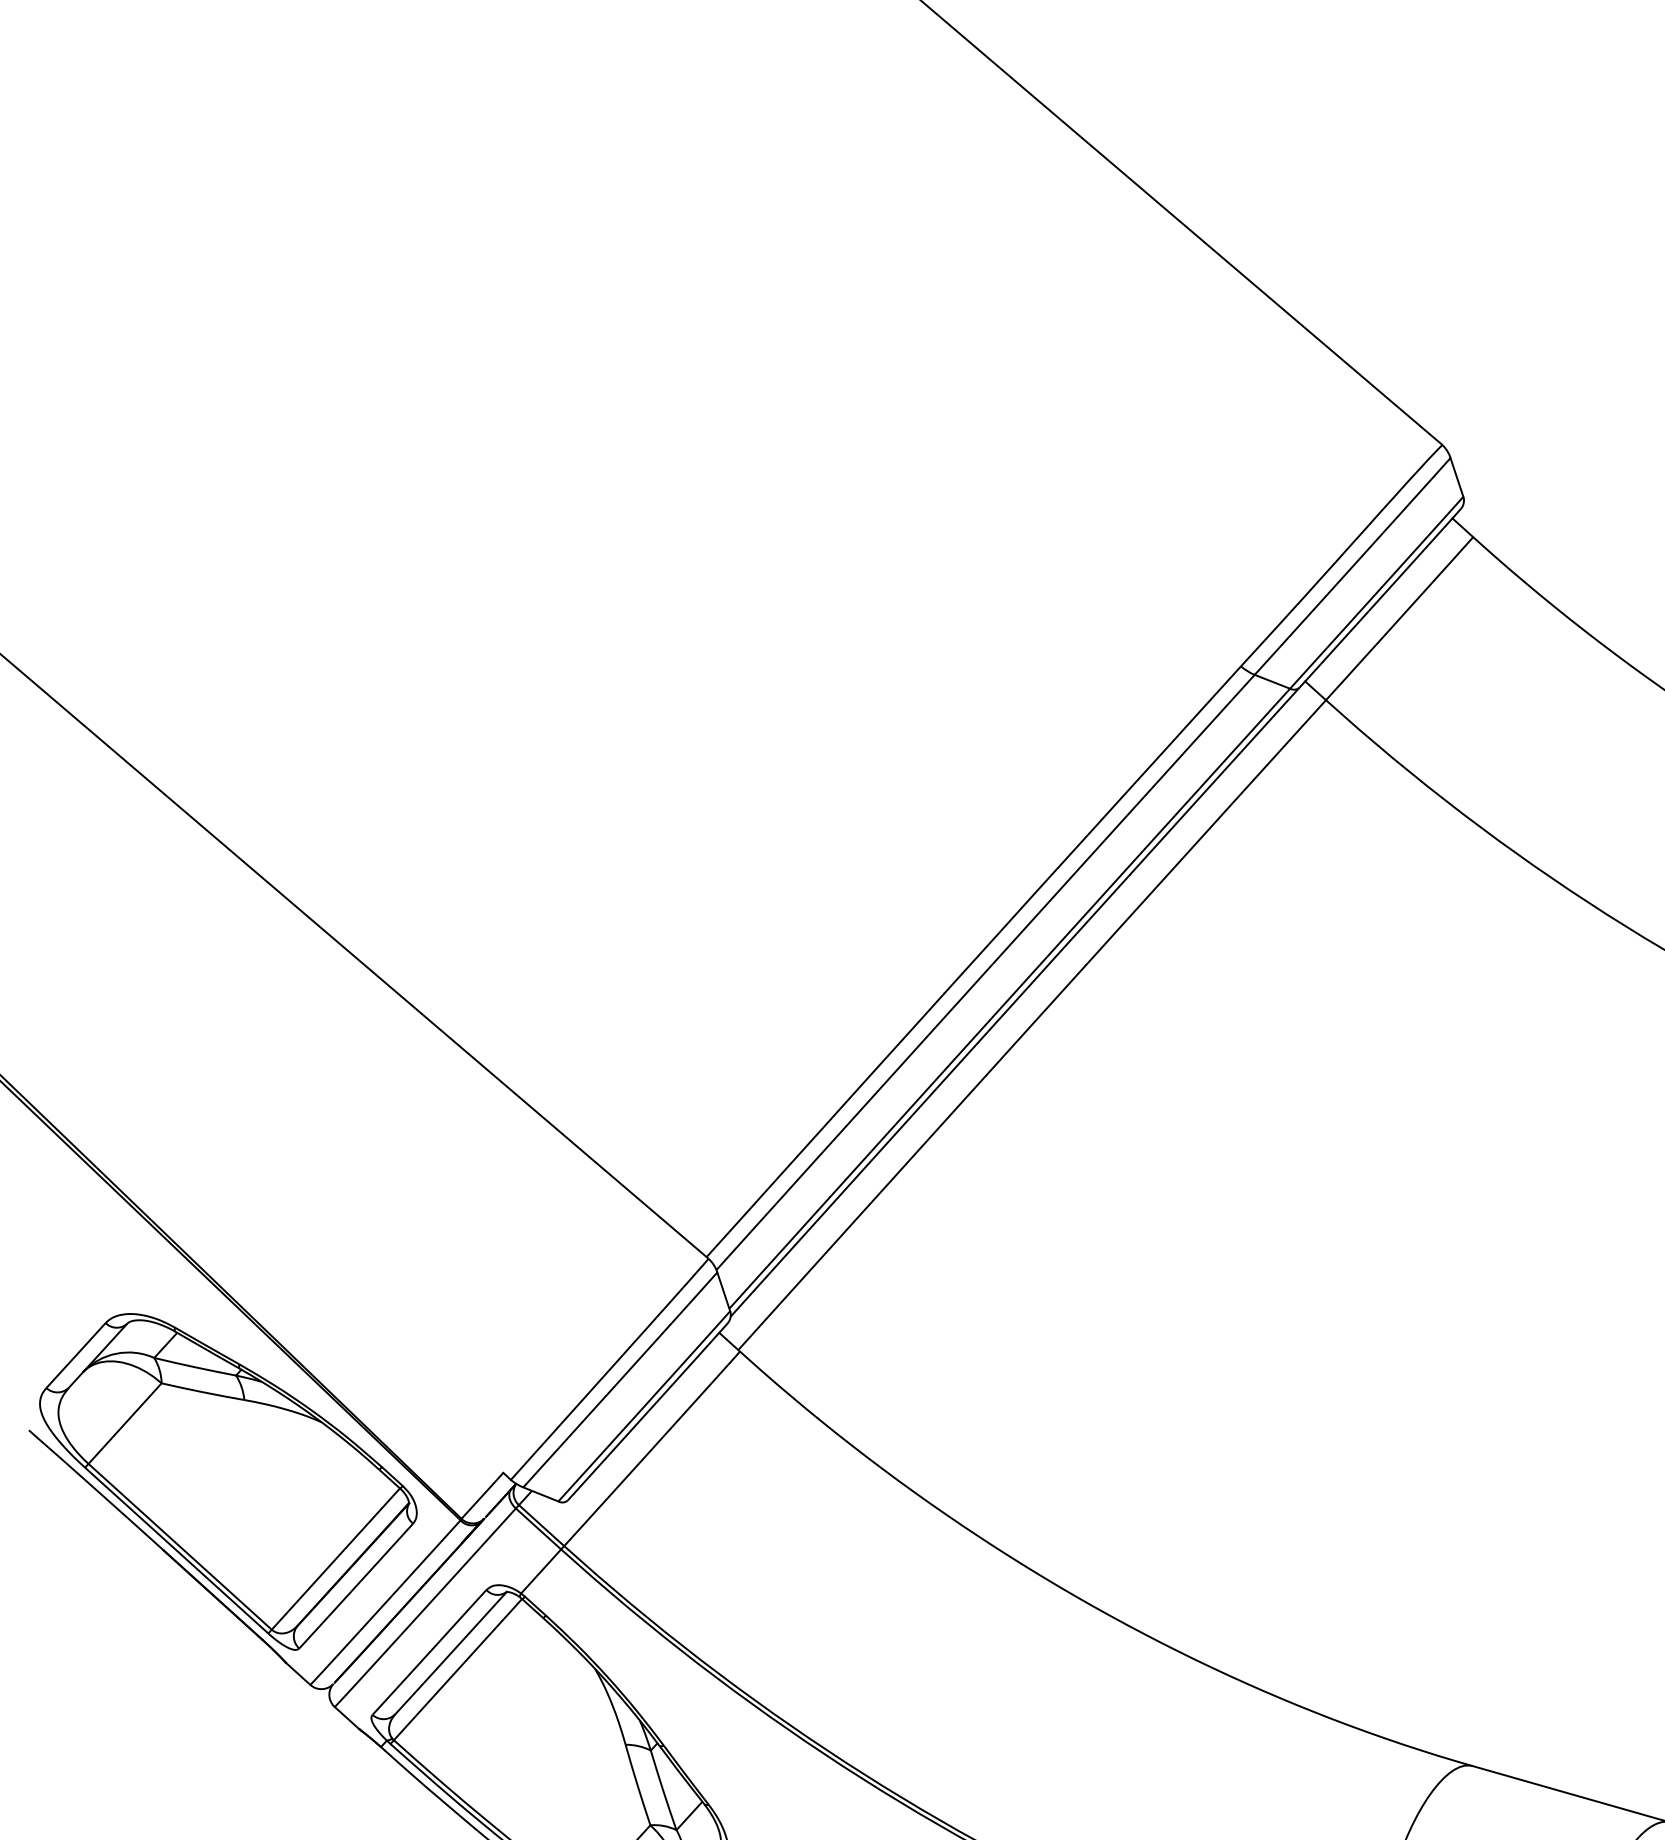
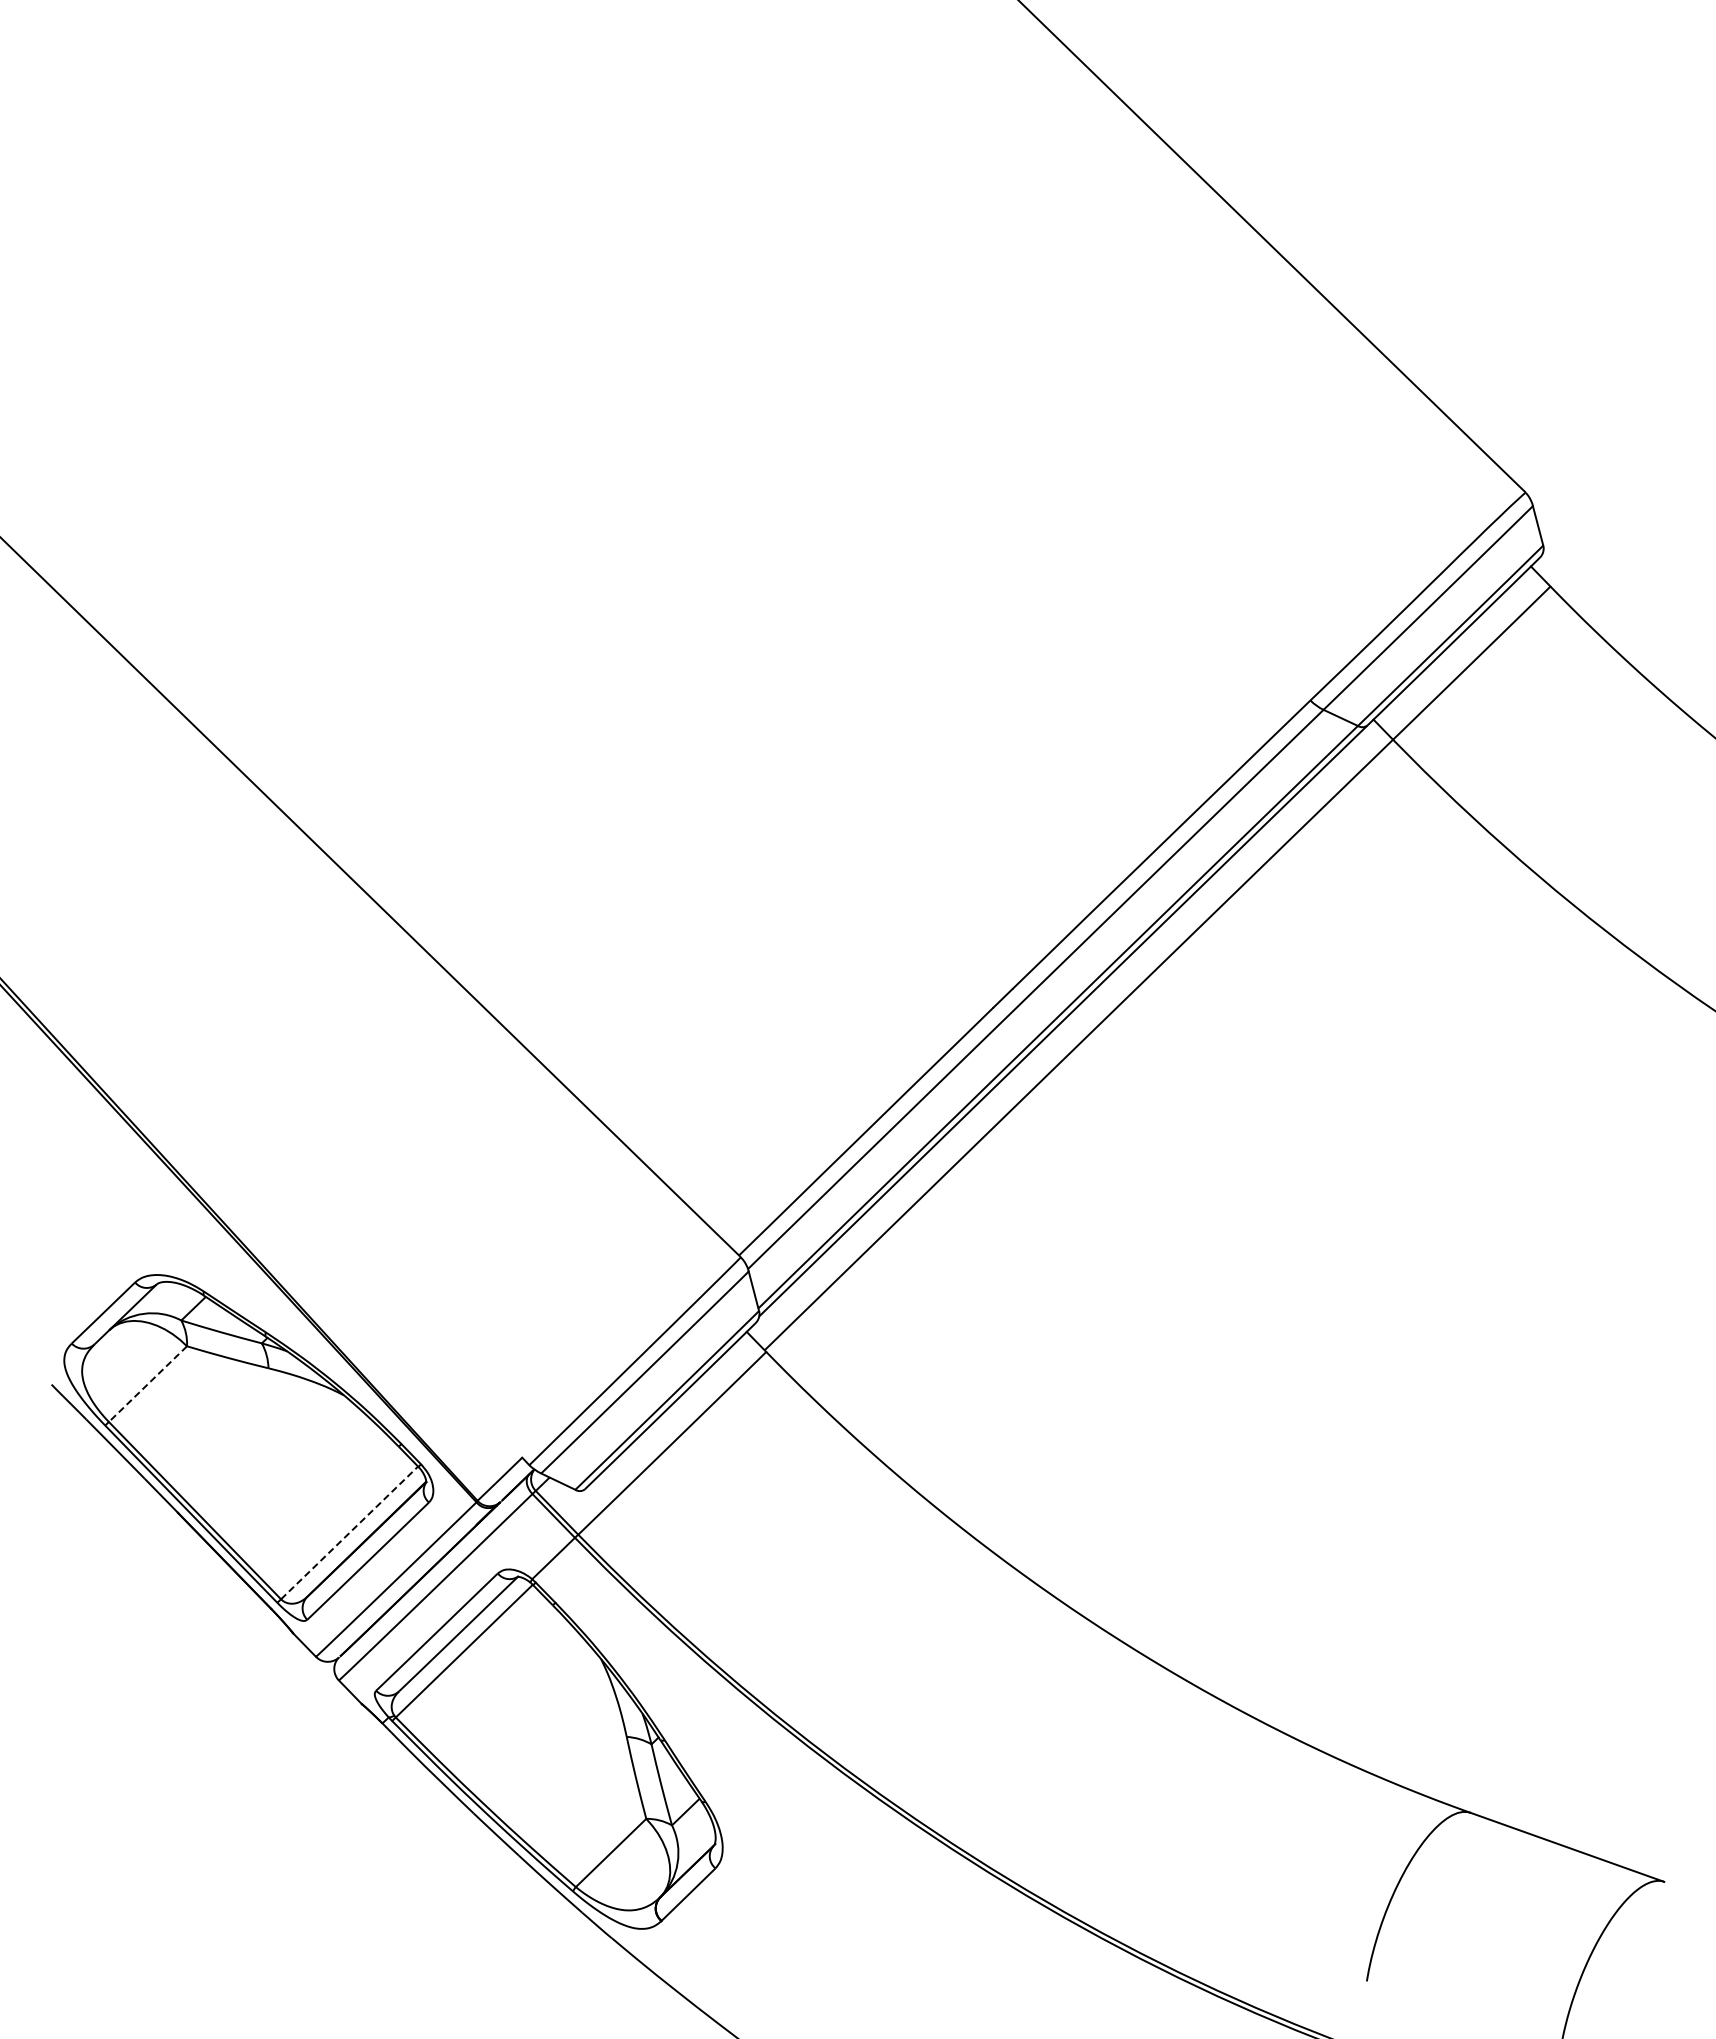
line: (124, 1424) -> (147, 1384), solid -> dashed
line: (335, 1558) -> (349, 1532), solid -> dashed

